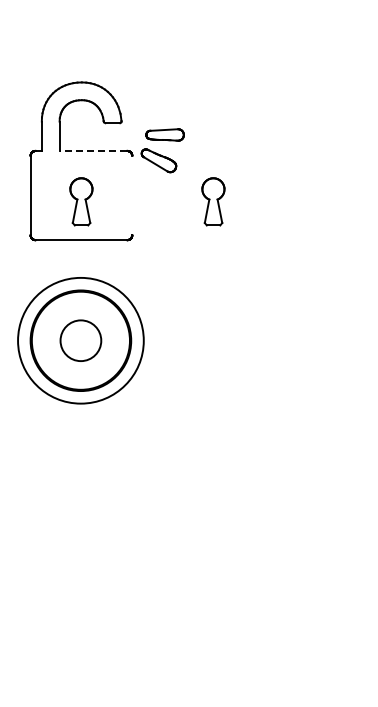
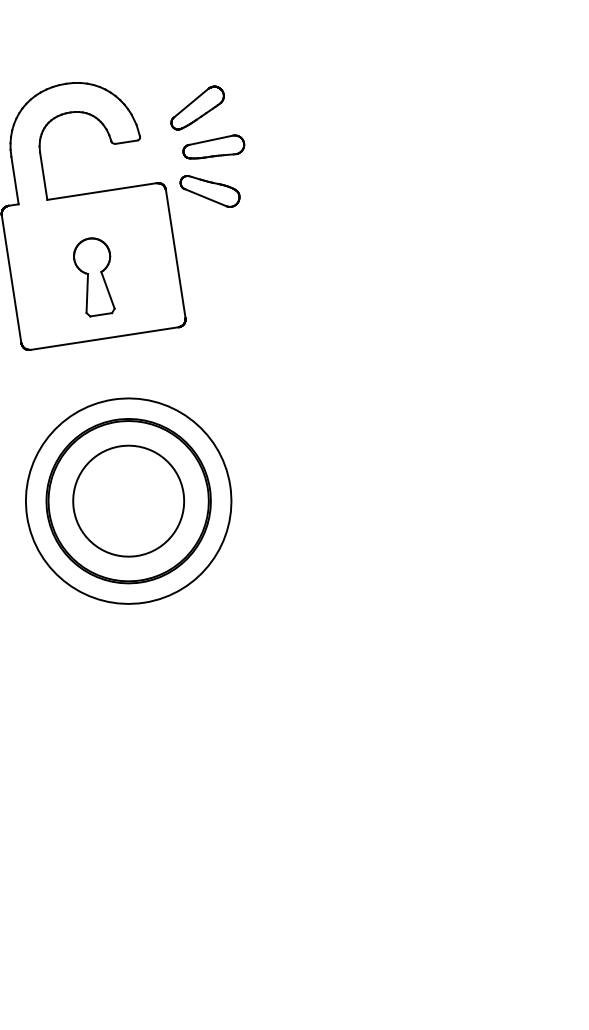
part: (158, 108) -> (196, 106), added
line: (93, 150) -> (101, 190), dashed -> solid
line: (132, 195) -> (176, 253), added
part: (213, 201) -> (308, 243), removed
circle: (80, 340) -> (127, 500), size x1.67

